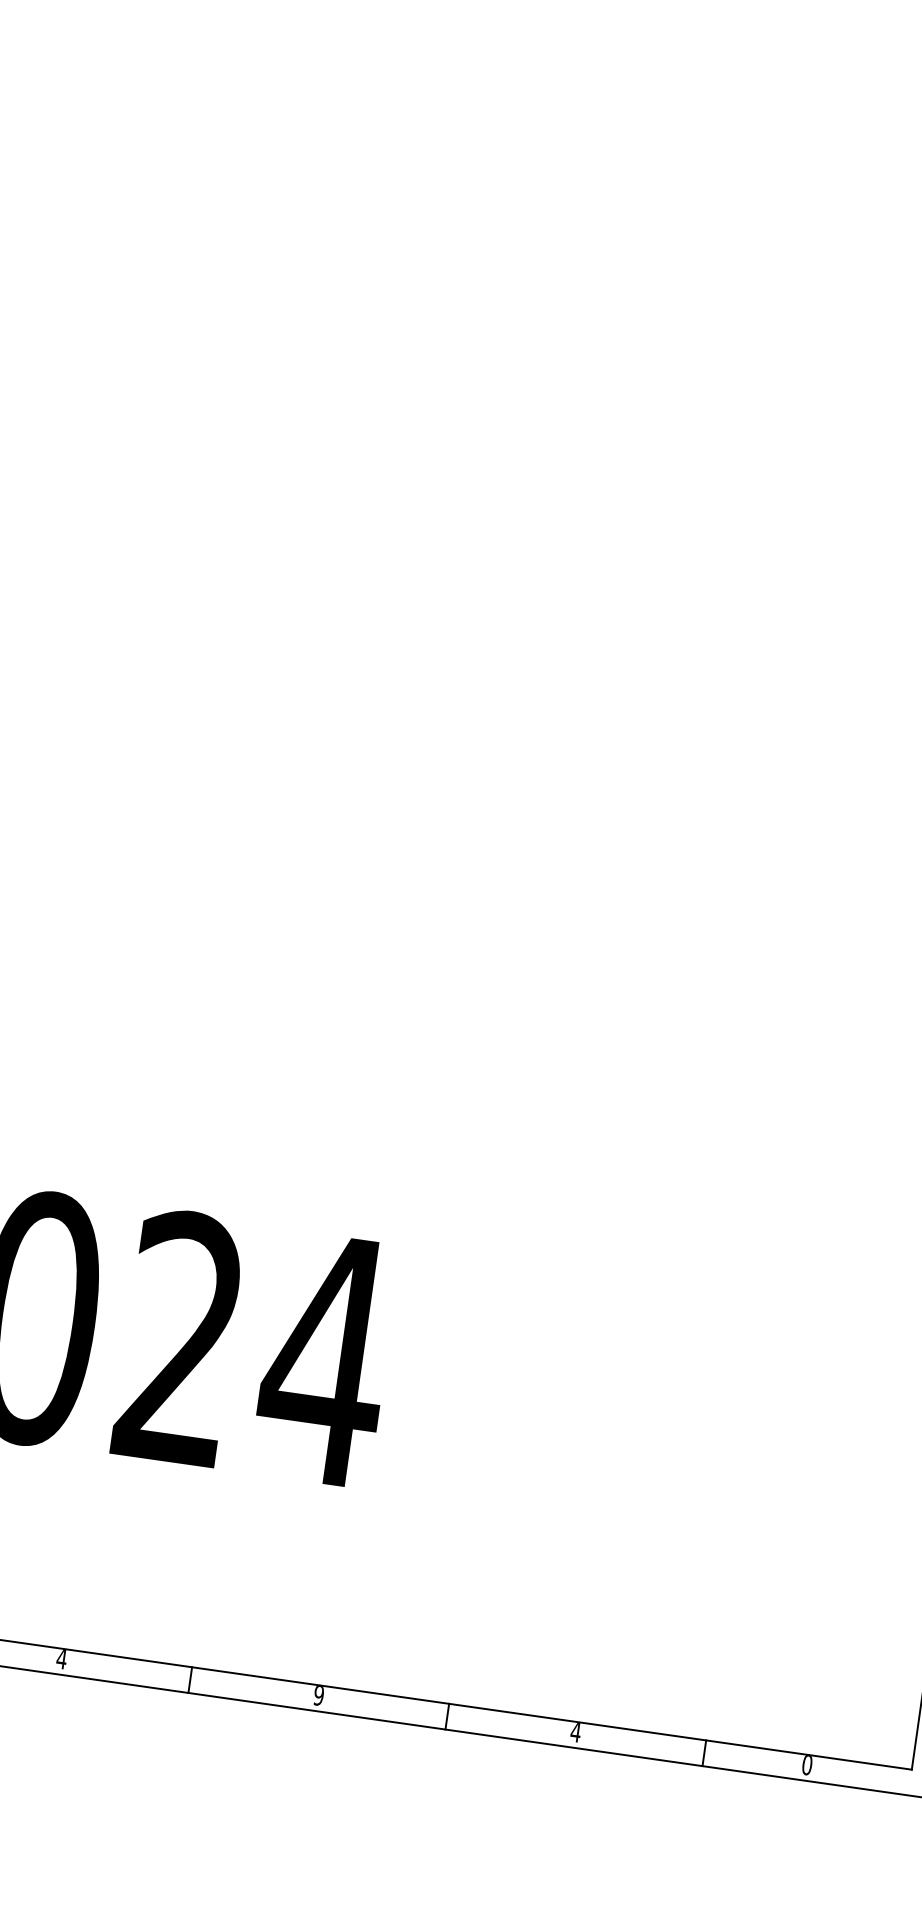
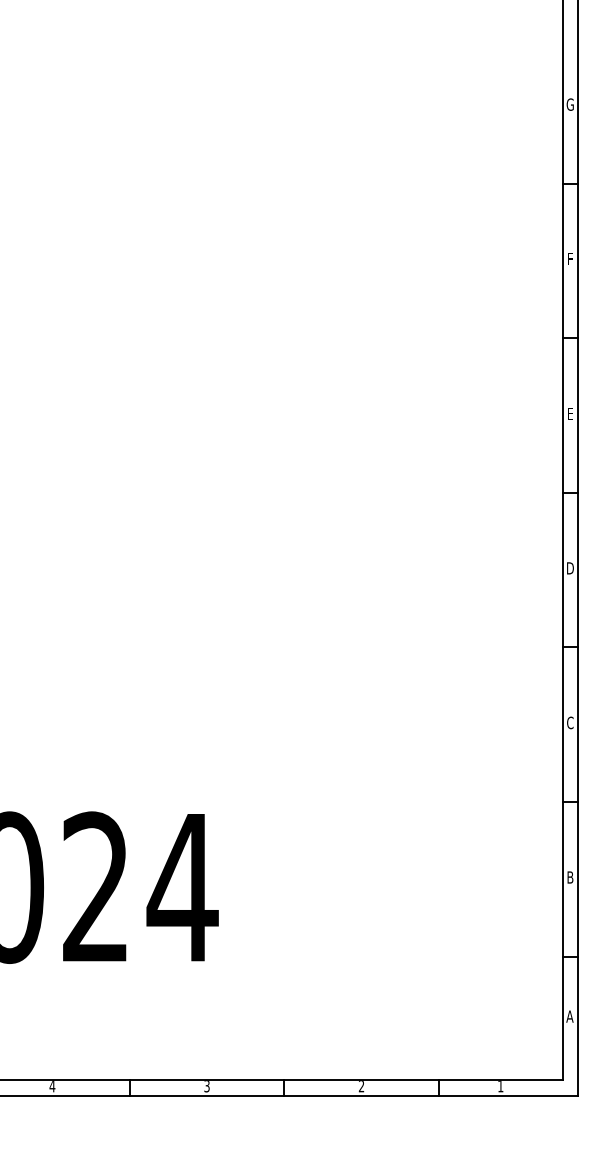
text: (317, 1695) -> (206, 1086), 9 -> 3
text: (575, 1732) -> (361, 1086), 4 -> 2
text: (806, 1765) -> (500, 1086), 0 -> 1

